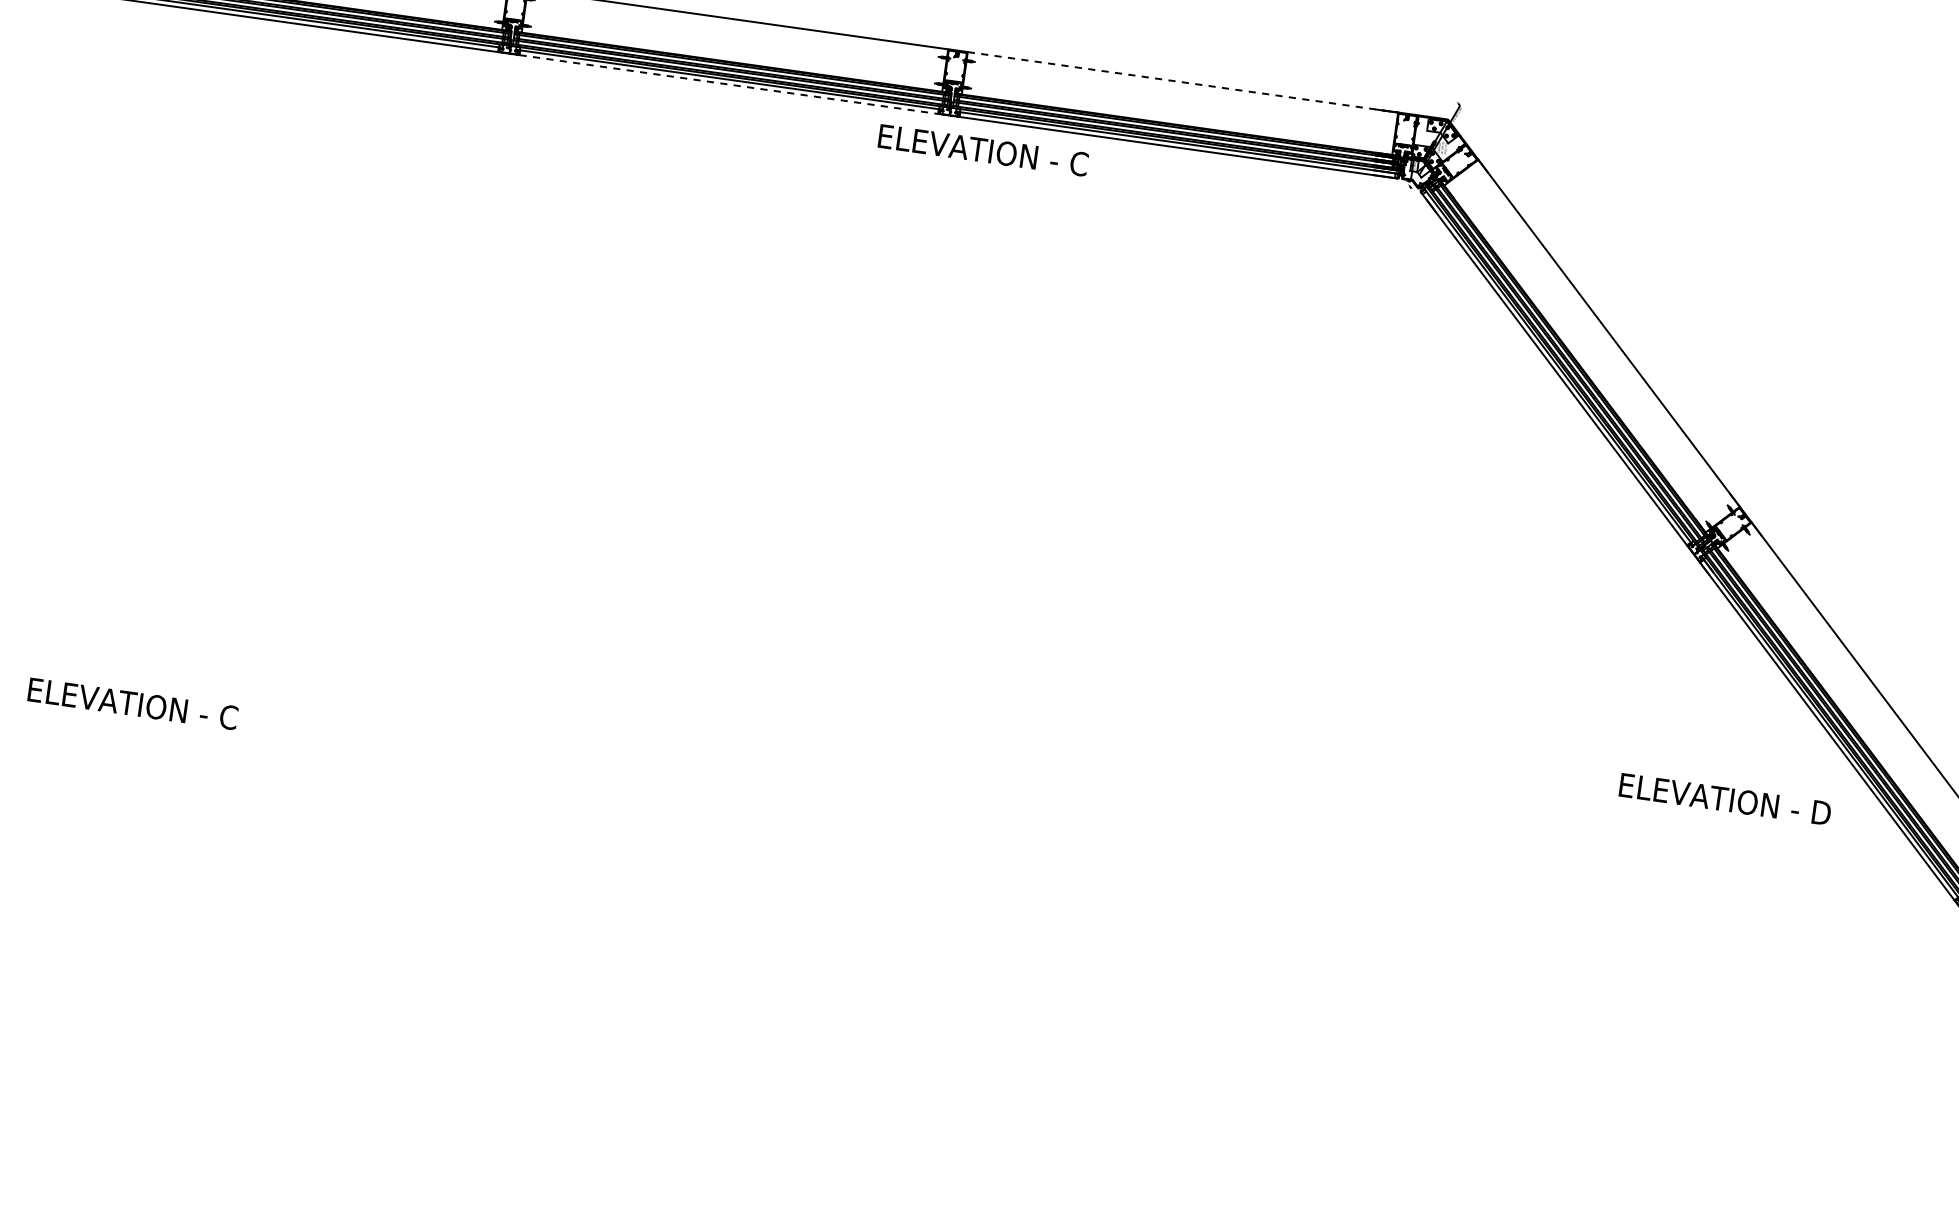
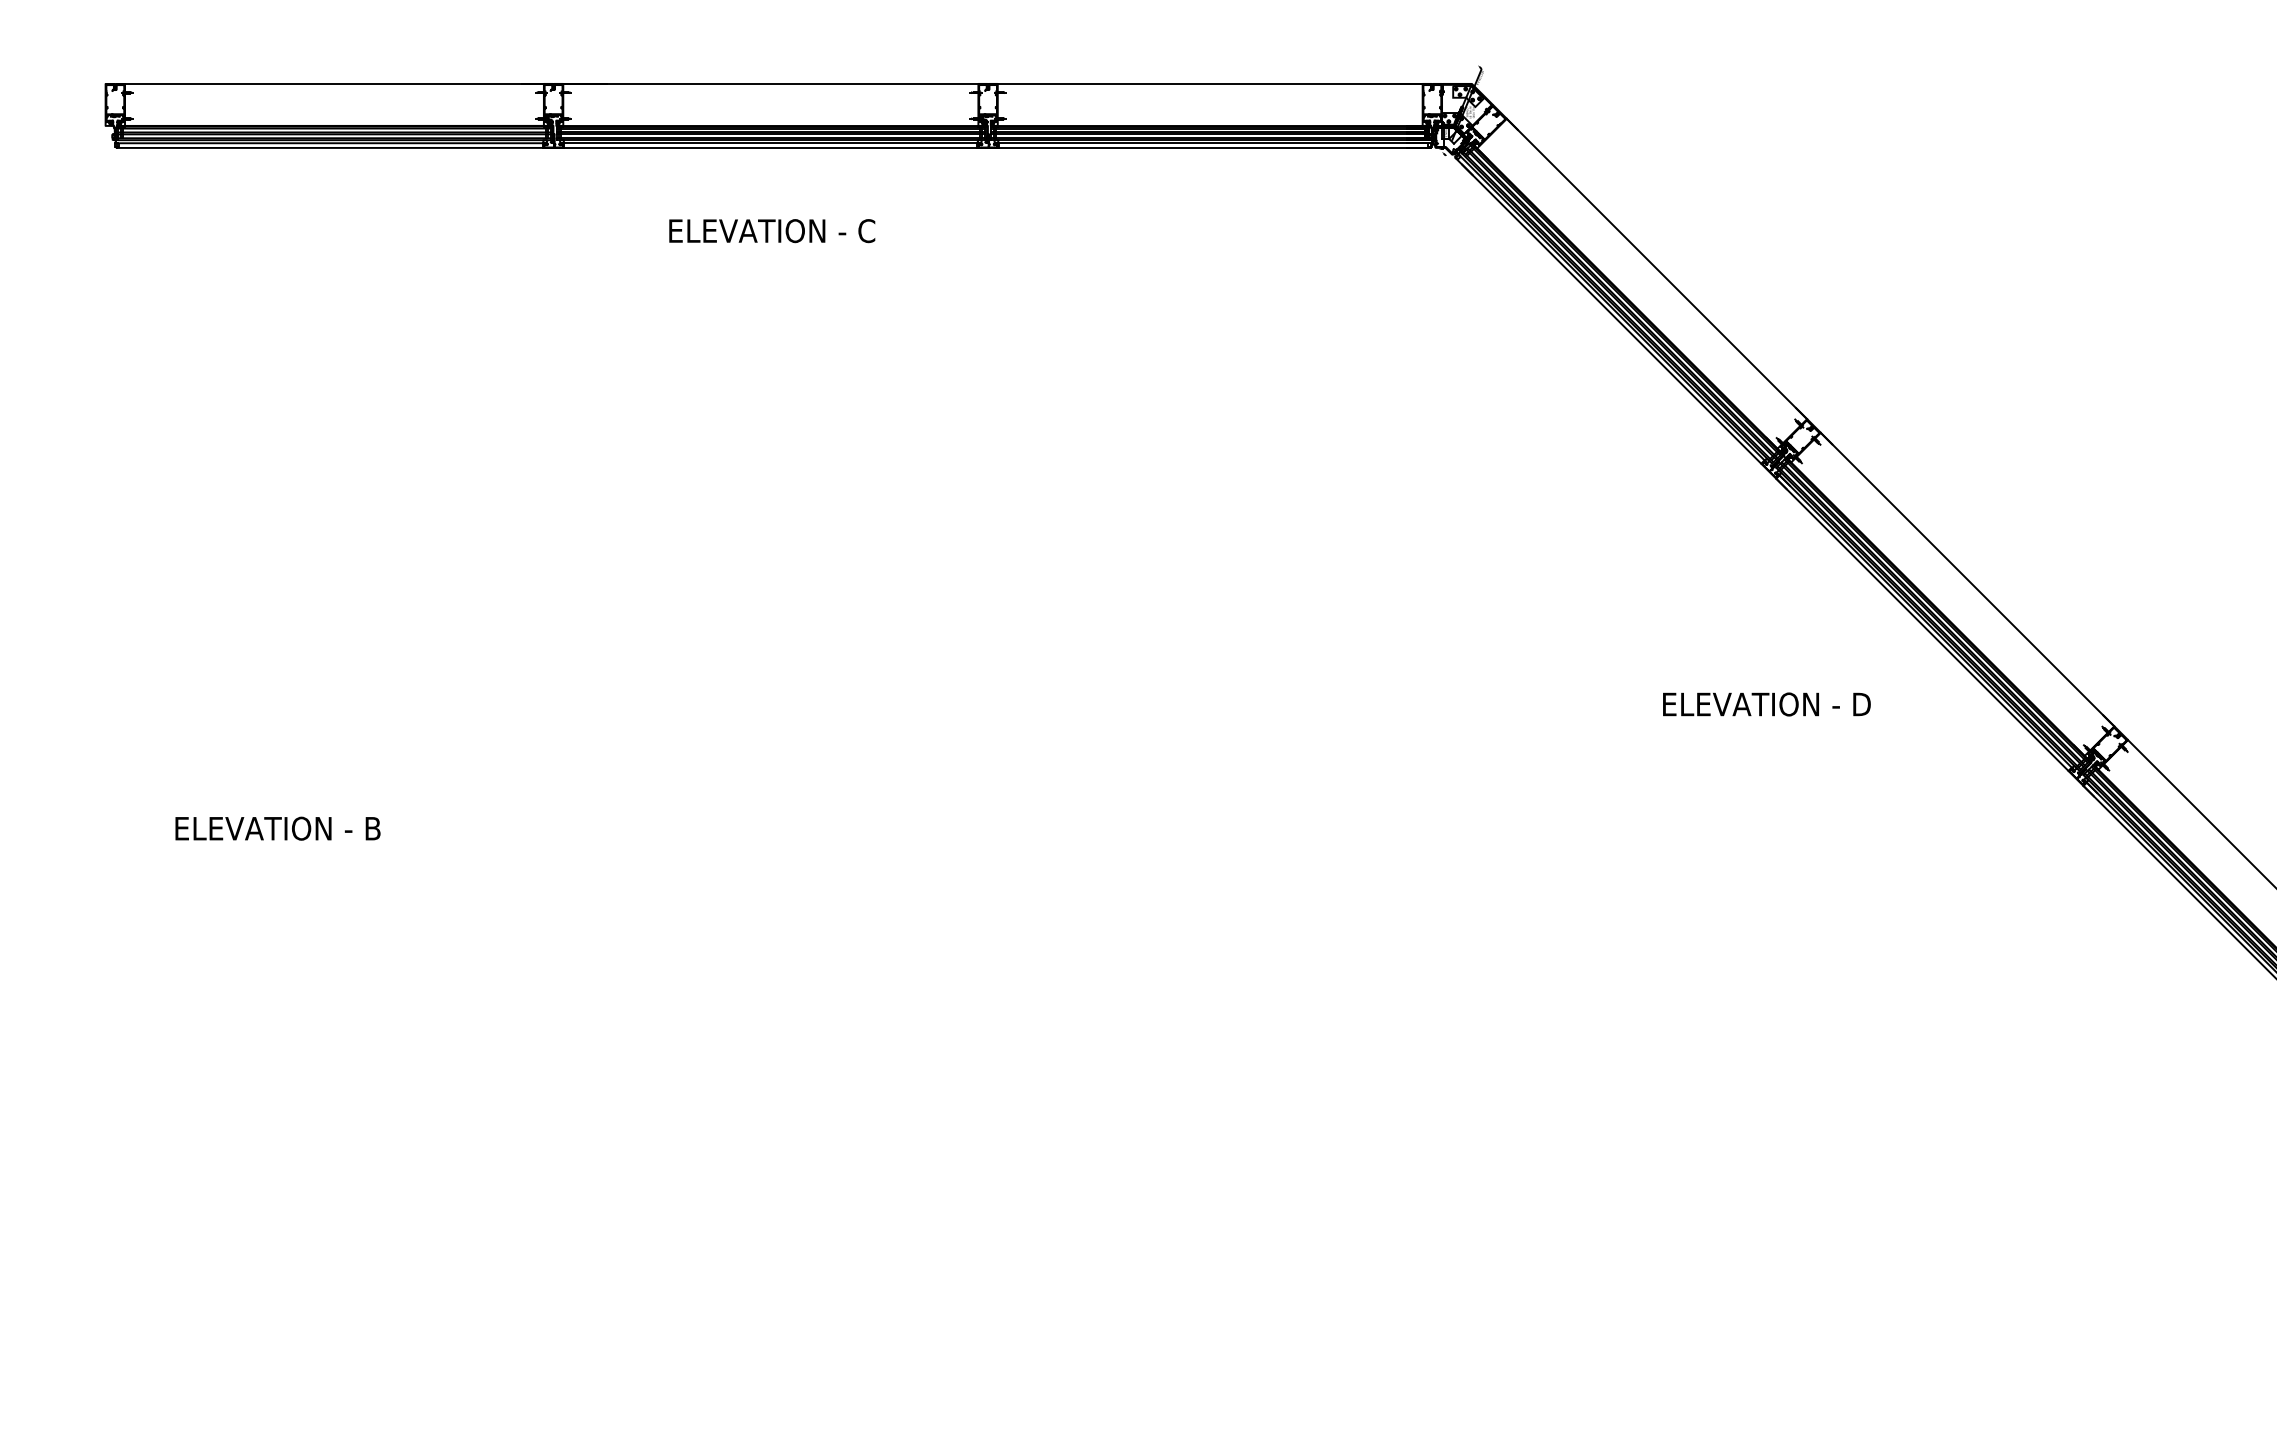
line: (1183, 82) -> (1210, 84), dashed -> solid
line: (728, 84) -> (770, 147), dashed -> solid
text: (983, 150) -> (772, 231), moved
text: (133, 703) -> (278, 828), ELEVATION - C -> ELEVATION - B
text: (1724, 799) -> (1766, 704), moved

